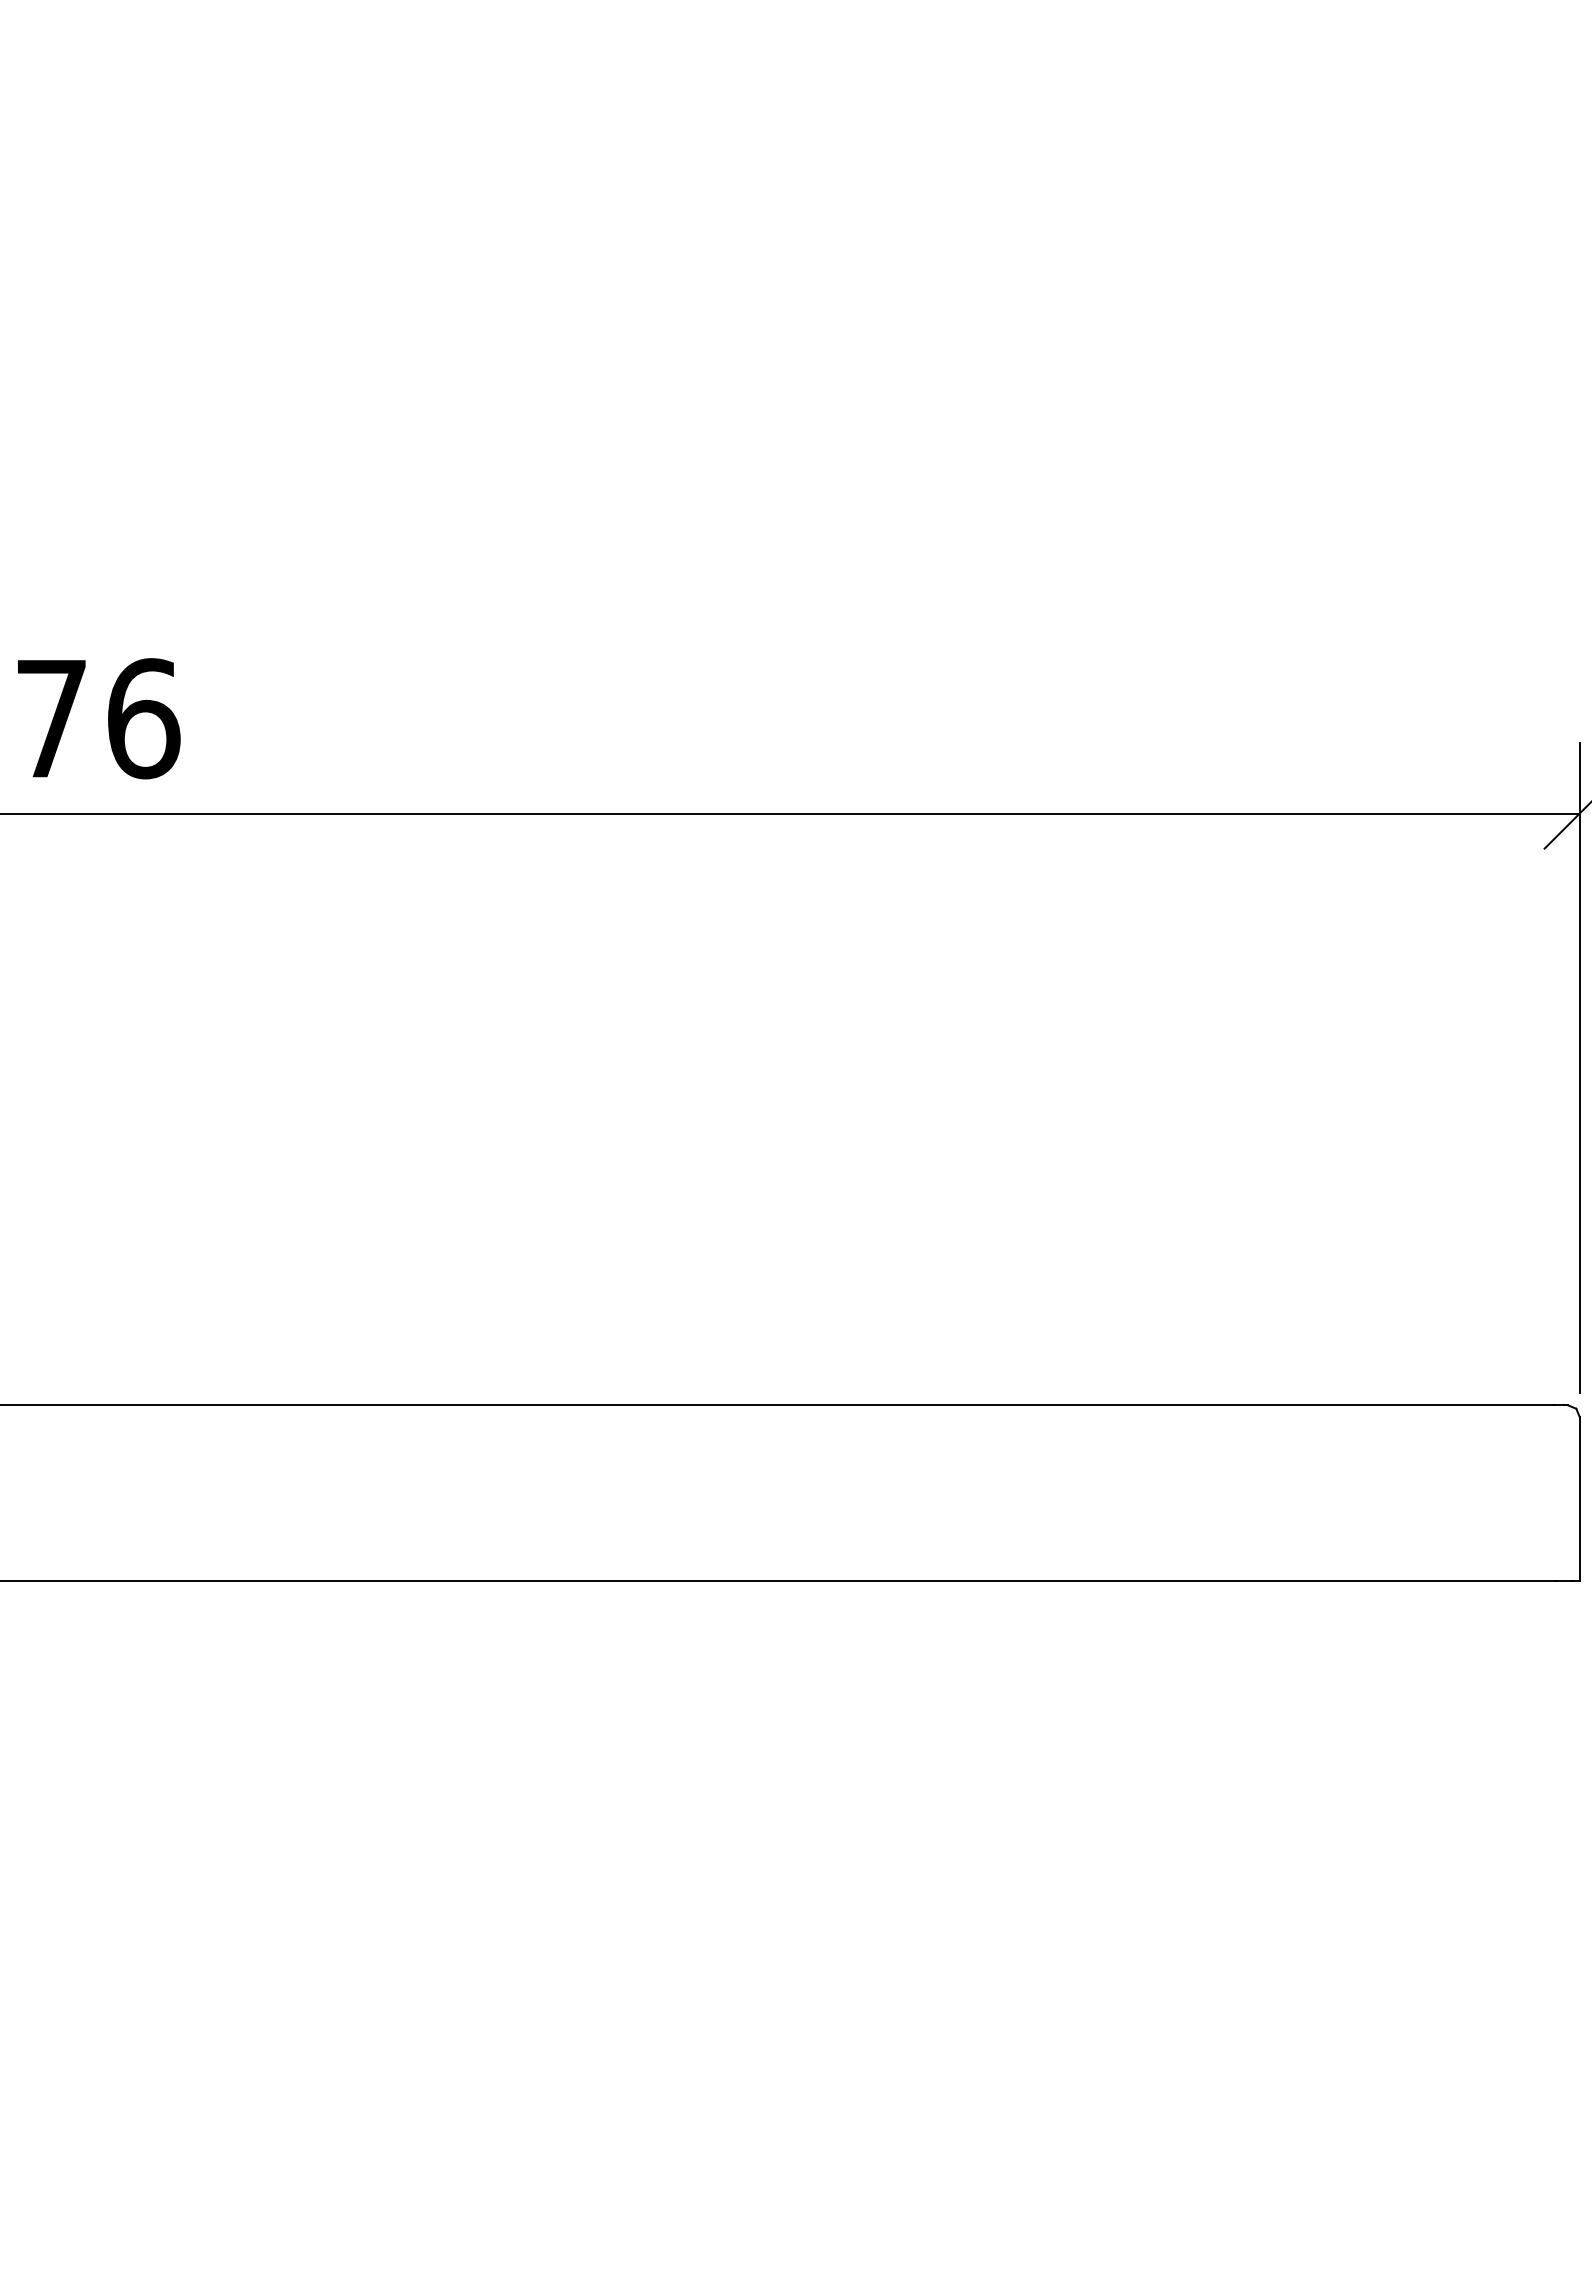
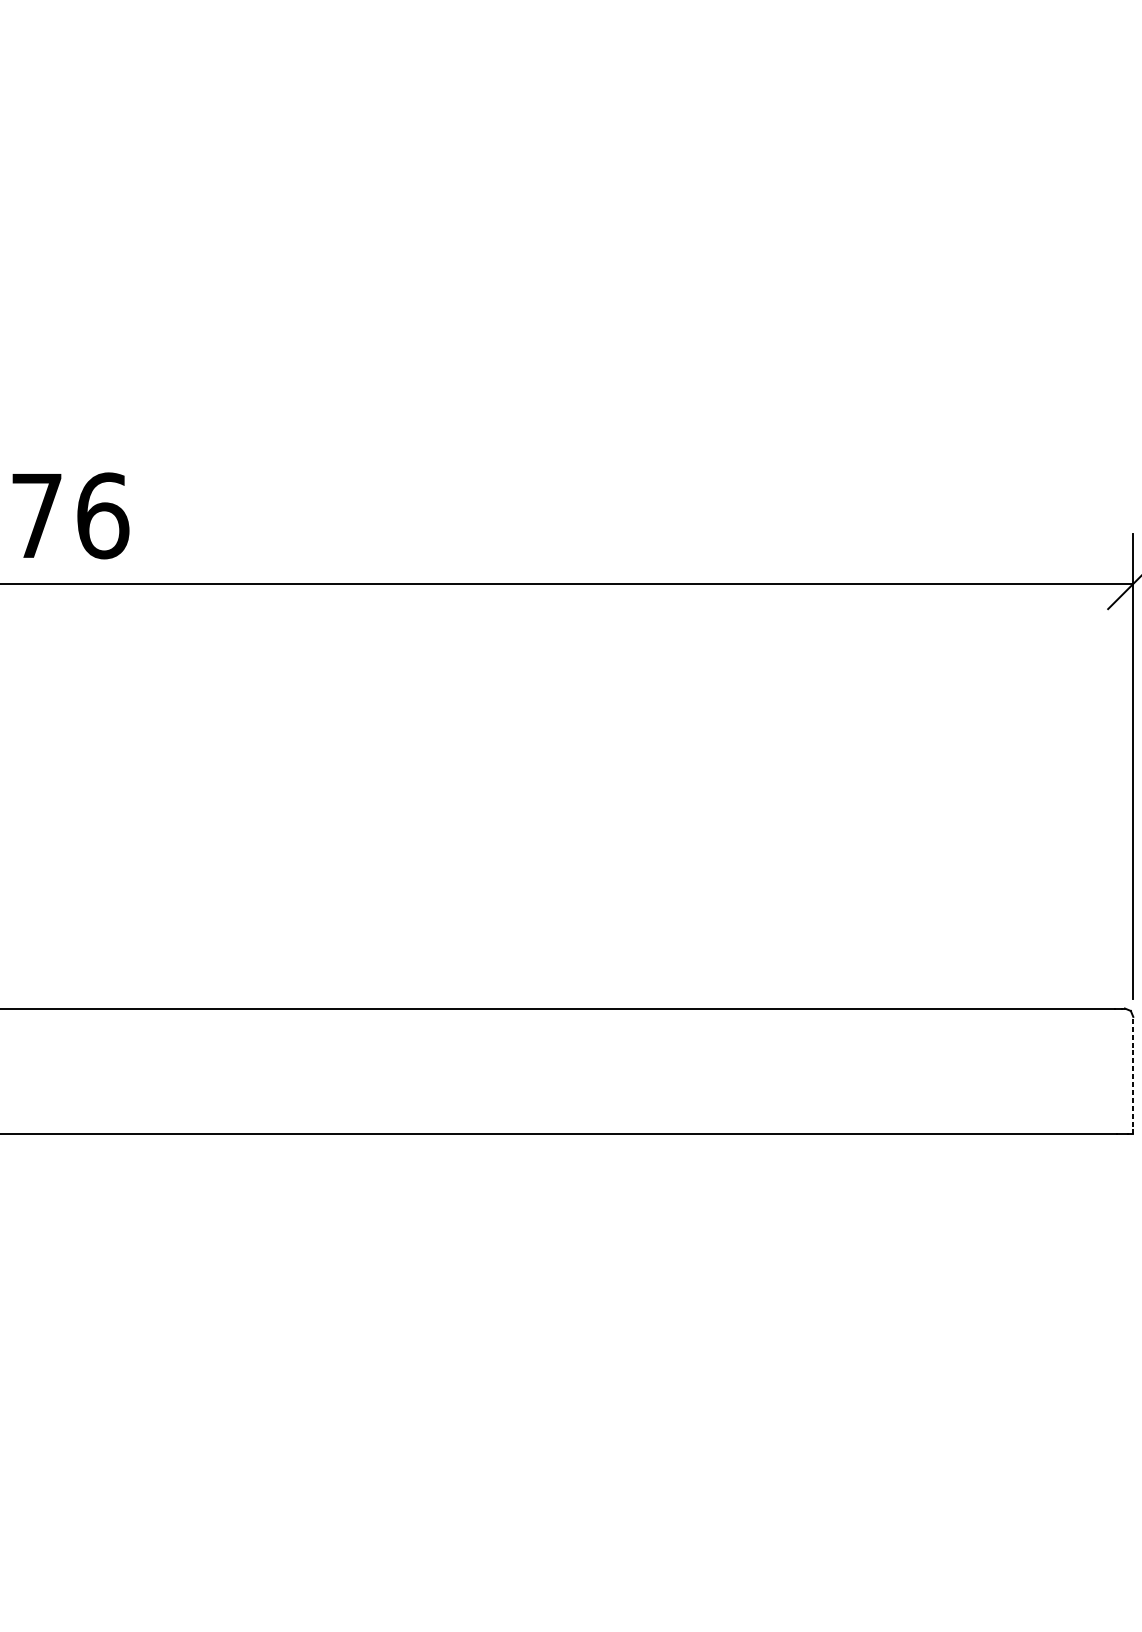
line: (1579, 1498) -> (1133, 1075), solid -> dashed

